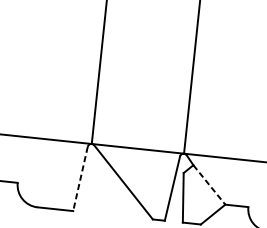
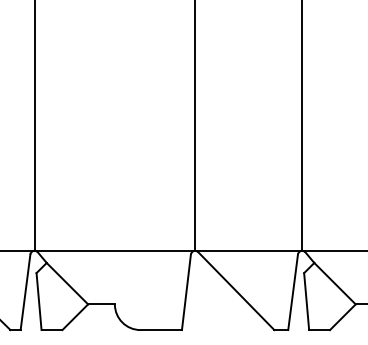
line: (80, 179) -> (186, 292), dashed -> solid
line: (209, 185) -> (335, 284), dashed -> solid

